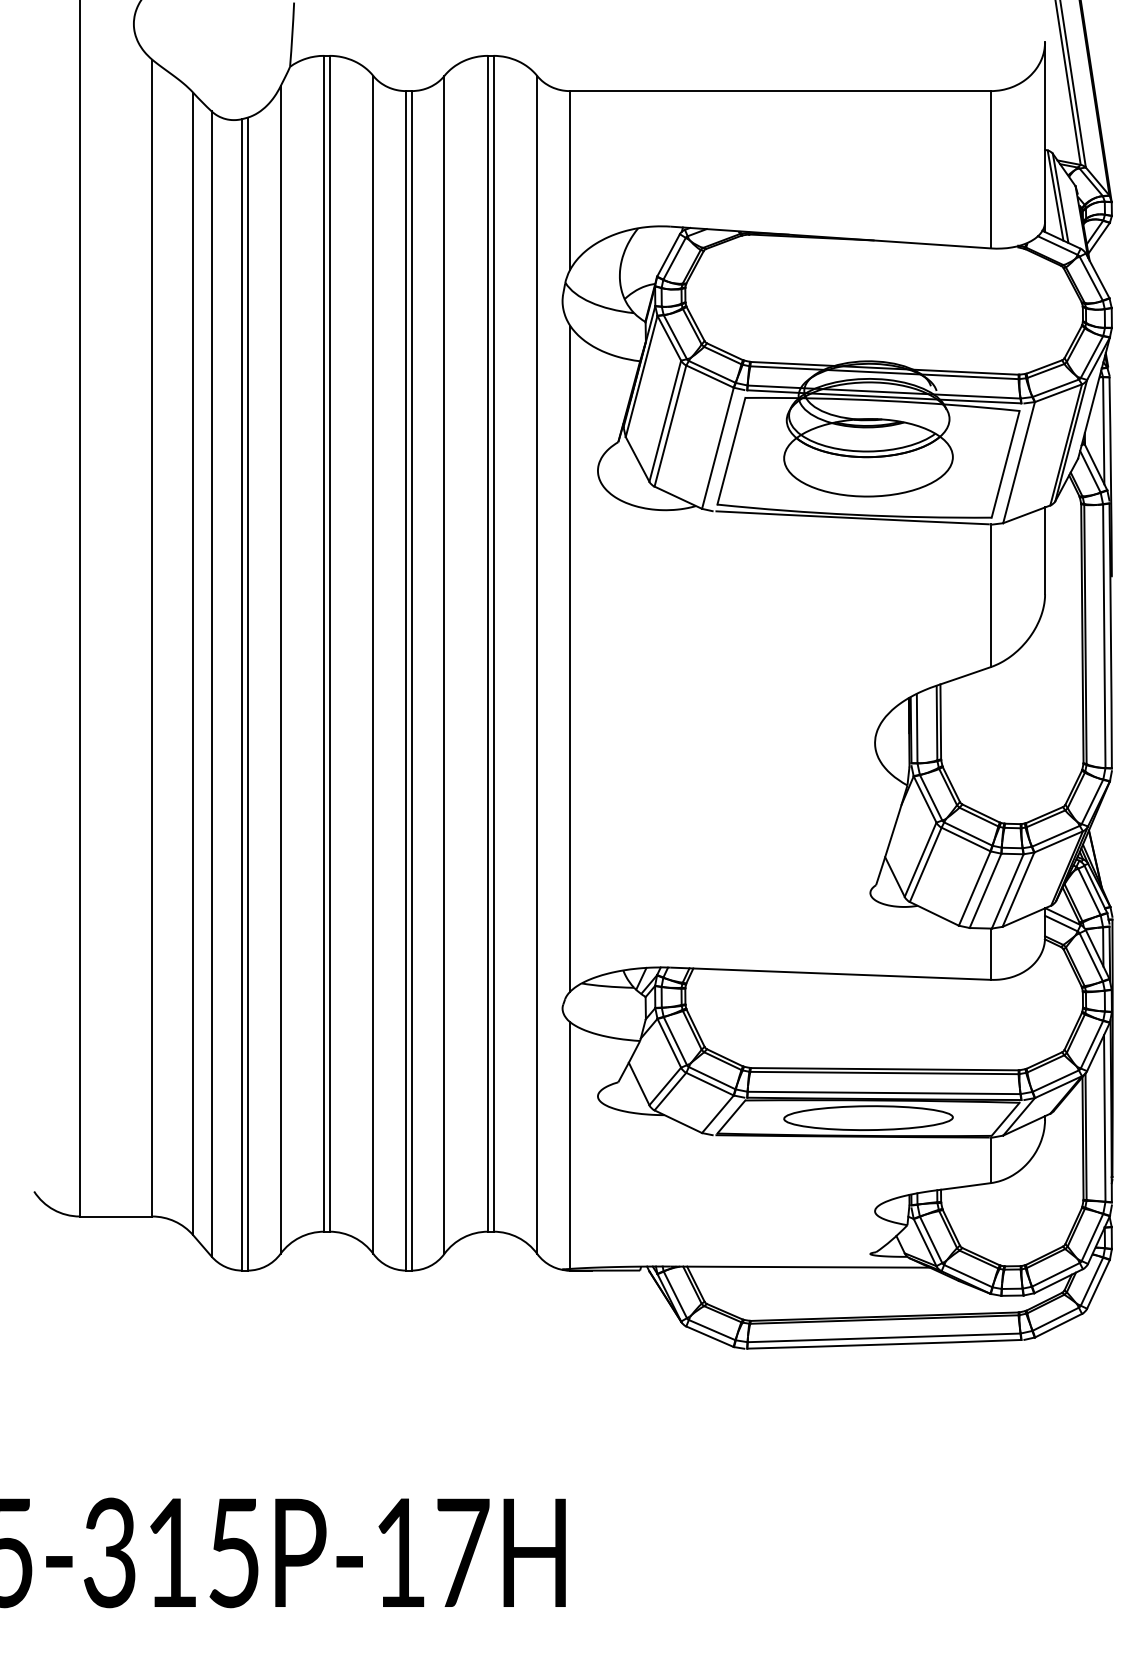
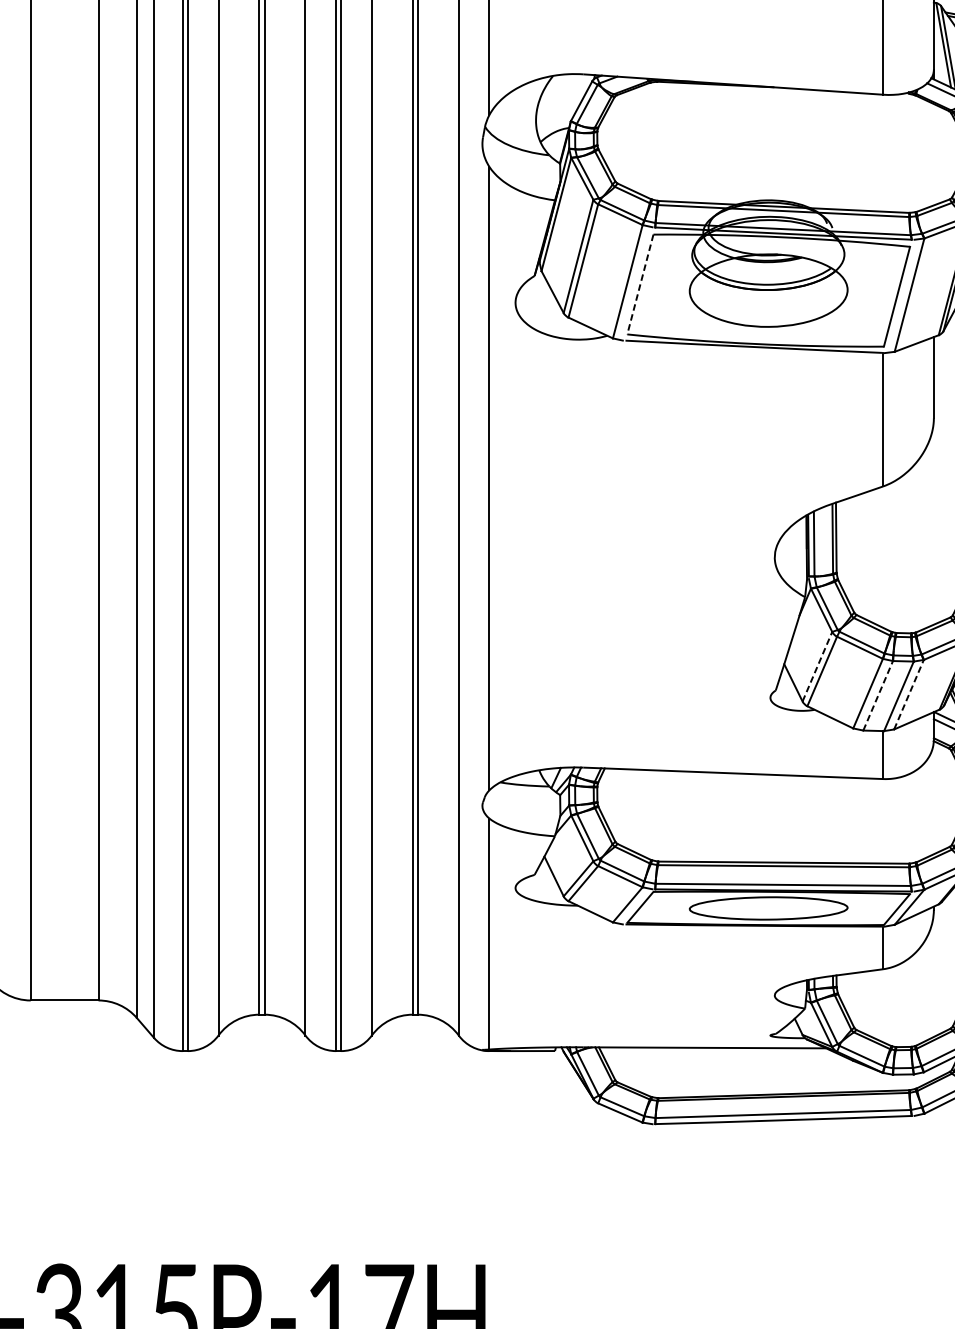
line: (731, 451) -> (640, 284), solid -> dashed
line: (920, 859) -> (817, 666), solid -> dashed
line: (1018, 889) -> (909, 694), solid -> dashed
line: (985, 890) -> (878, 695), solid -> dashed

